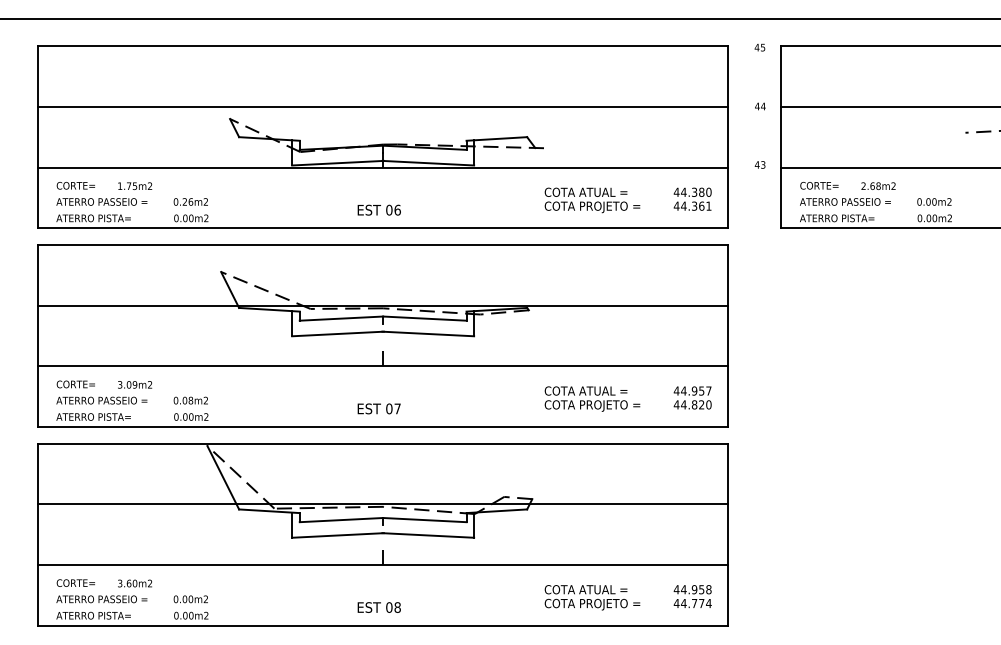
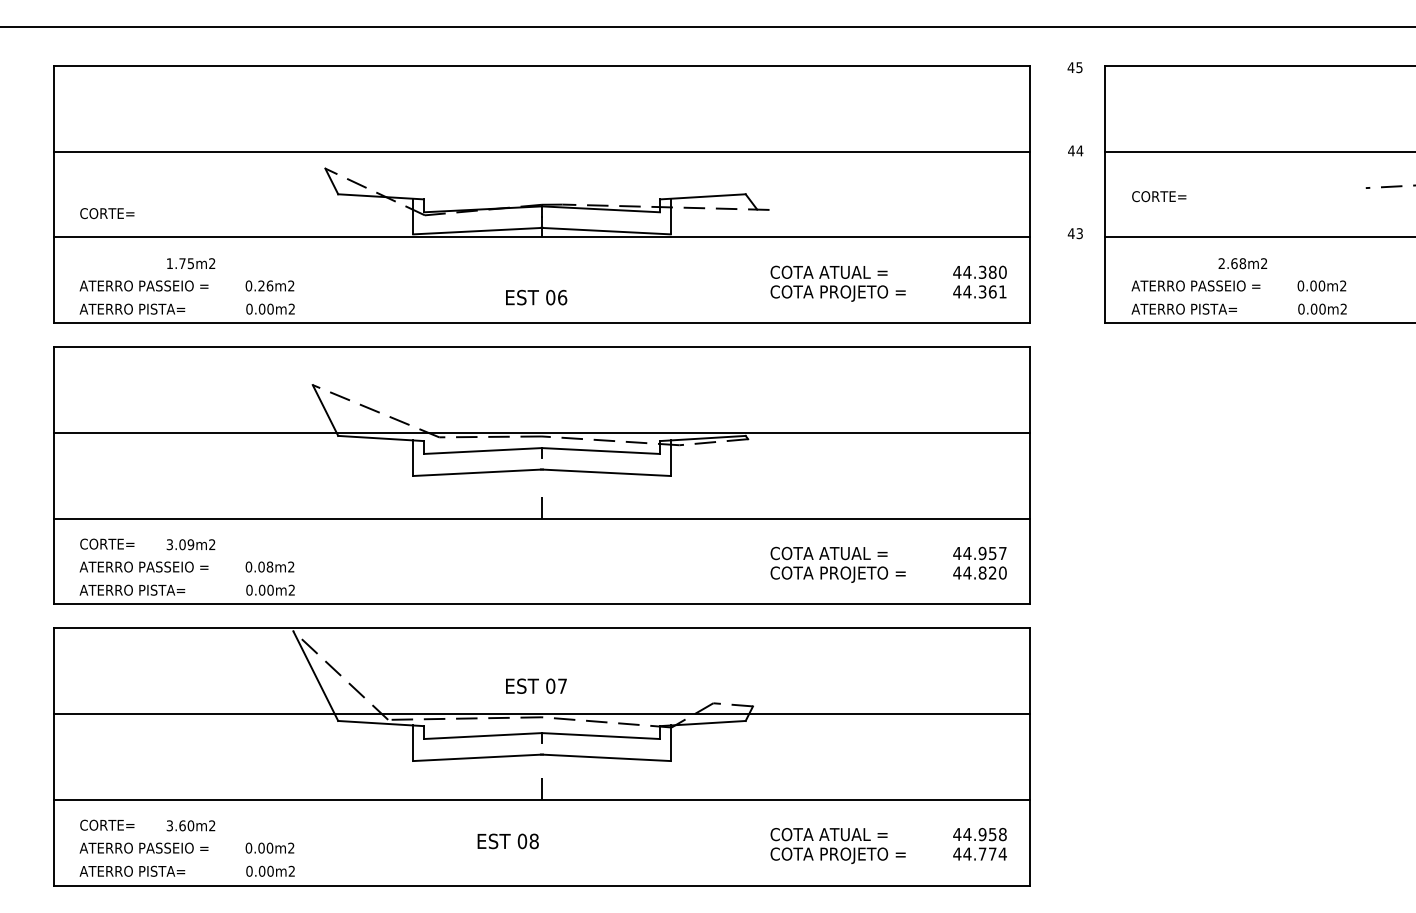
text: (75, 185) -> (106, 213), moved
text: (819, 185) -> (1159, 196), moved
text: (378, 408) -> (535, 685), moved
text: (378, 607) -> (507, 841), moved

